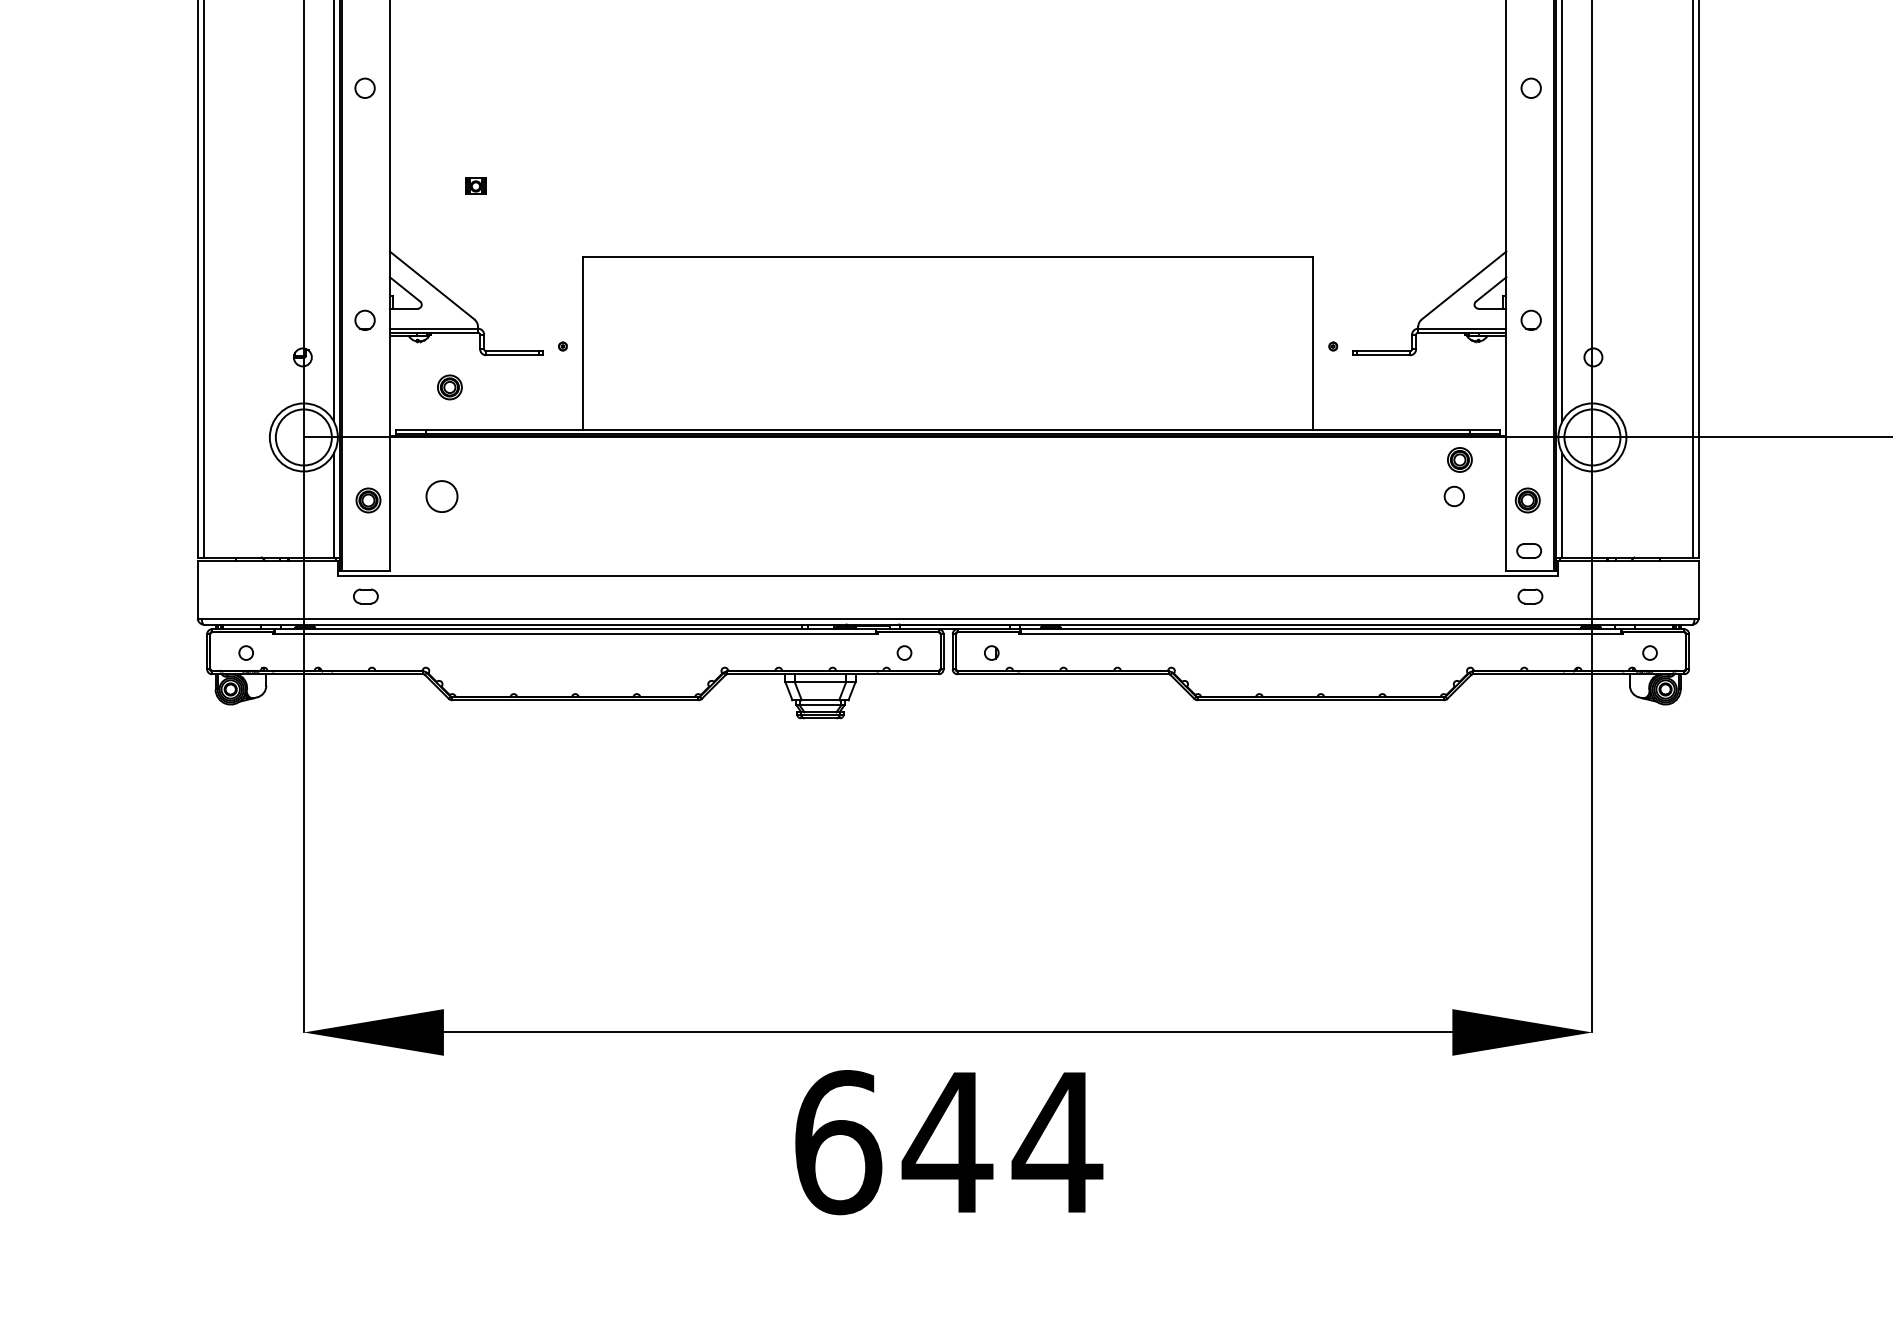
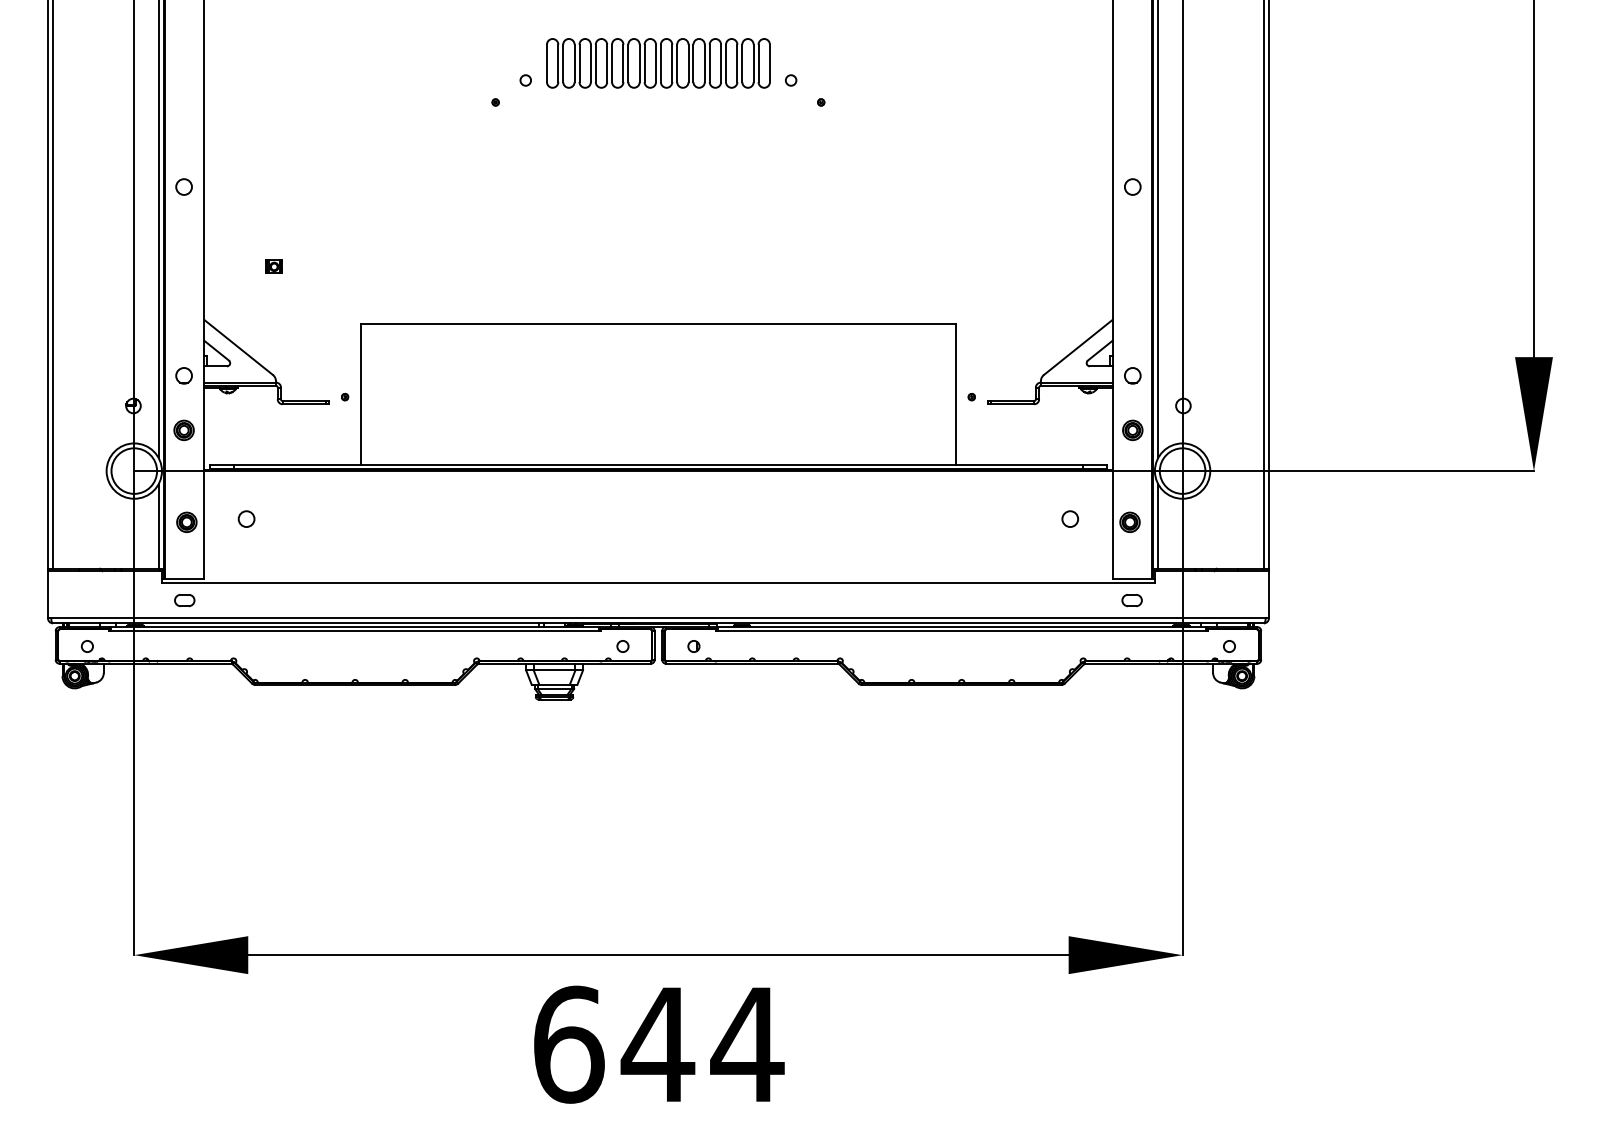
part: (449, 387) -> (183, 430), moved
part: (1459, 460) -> (1132, 430), moved
circle: (441, 495) -> (246, 518), size x0.62
part: (1528, 551) -> (1130, 563), removed

